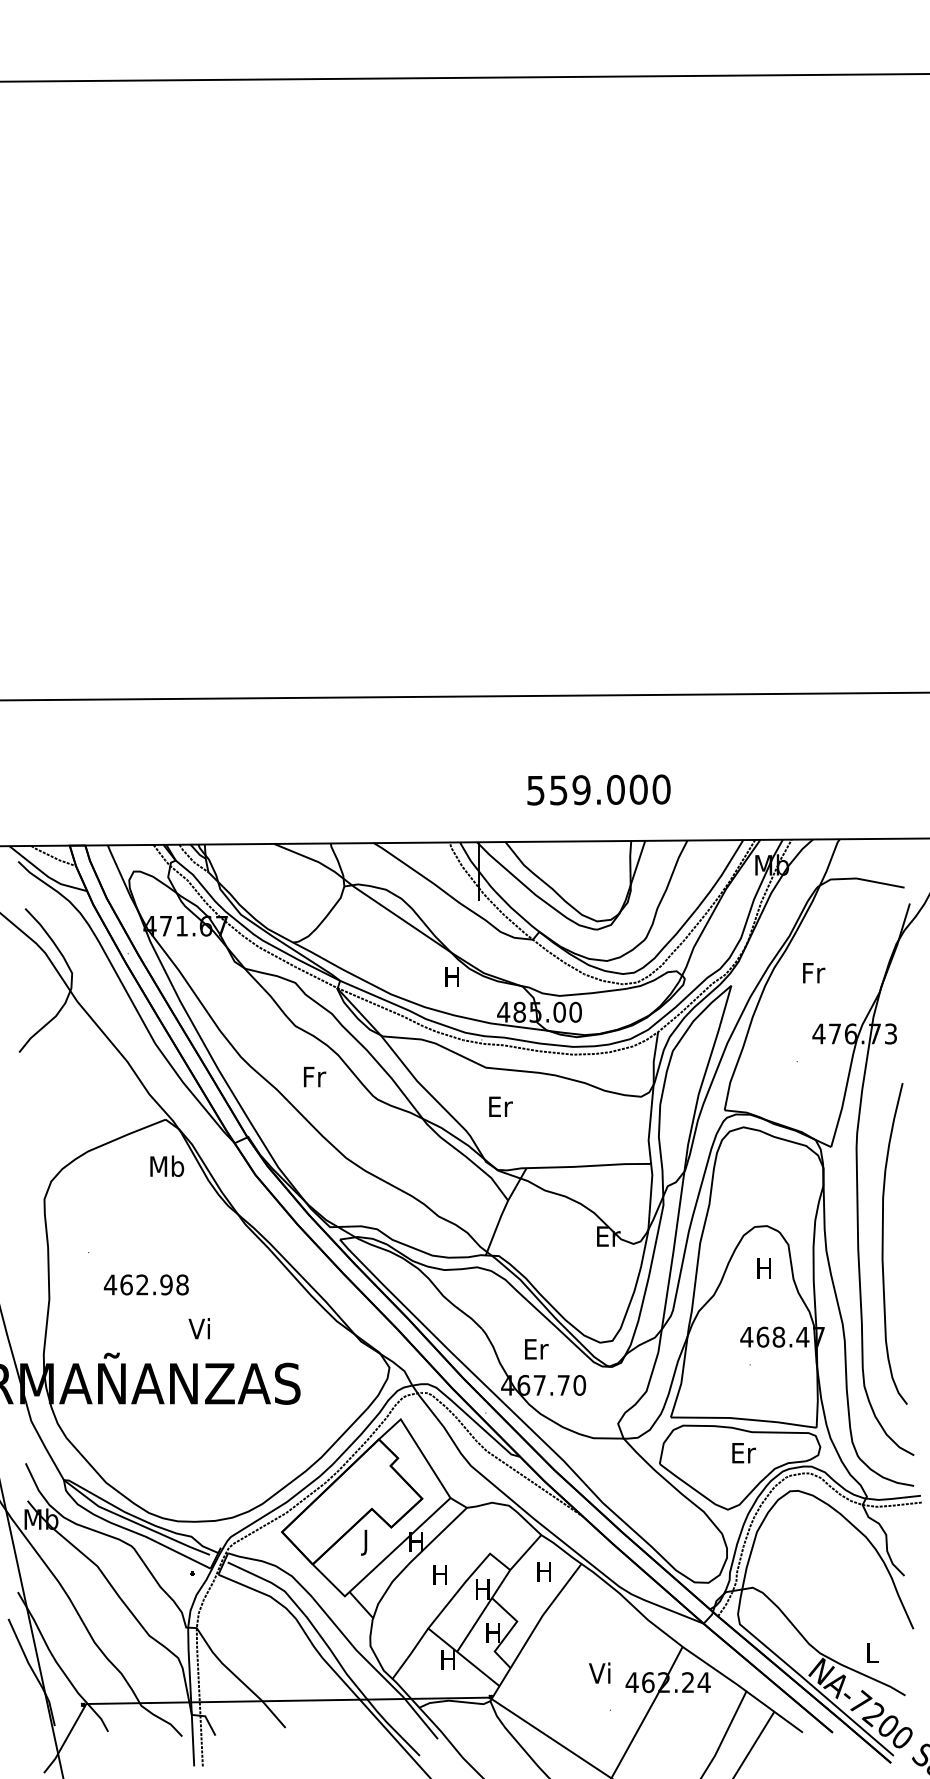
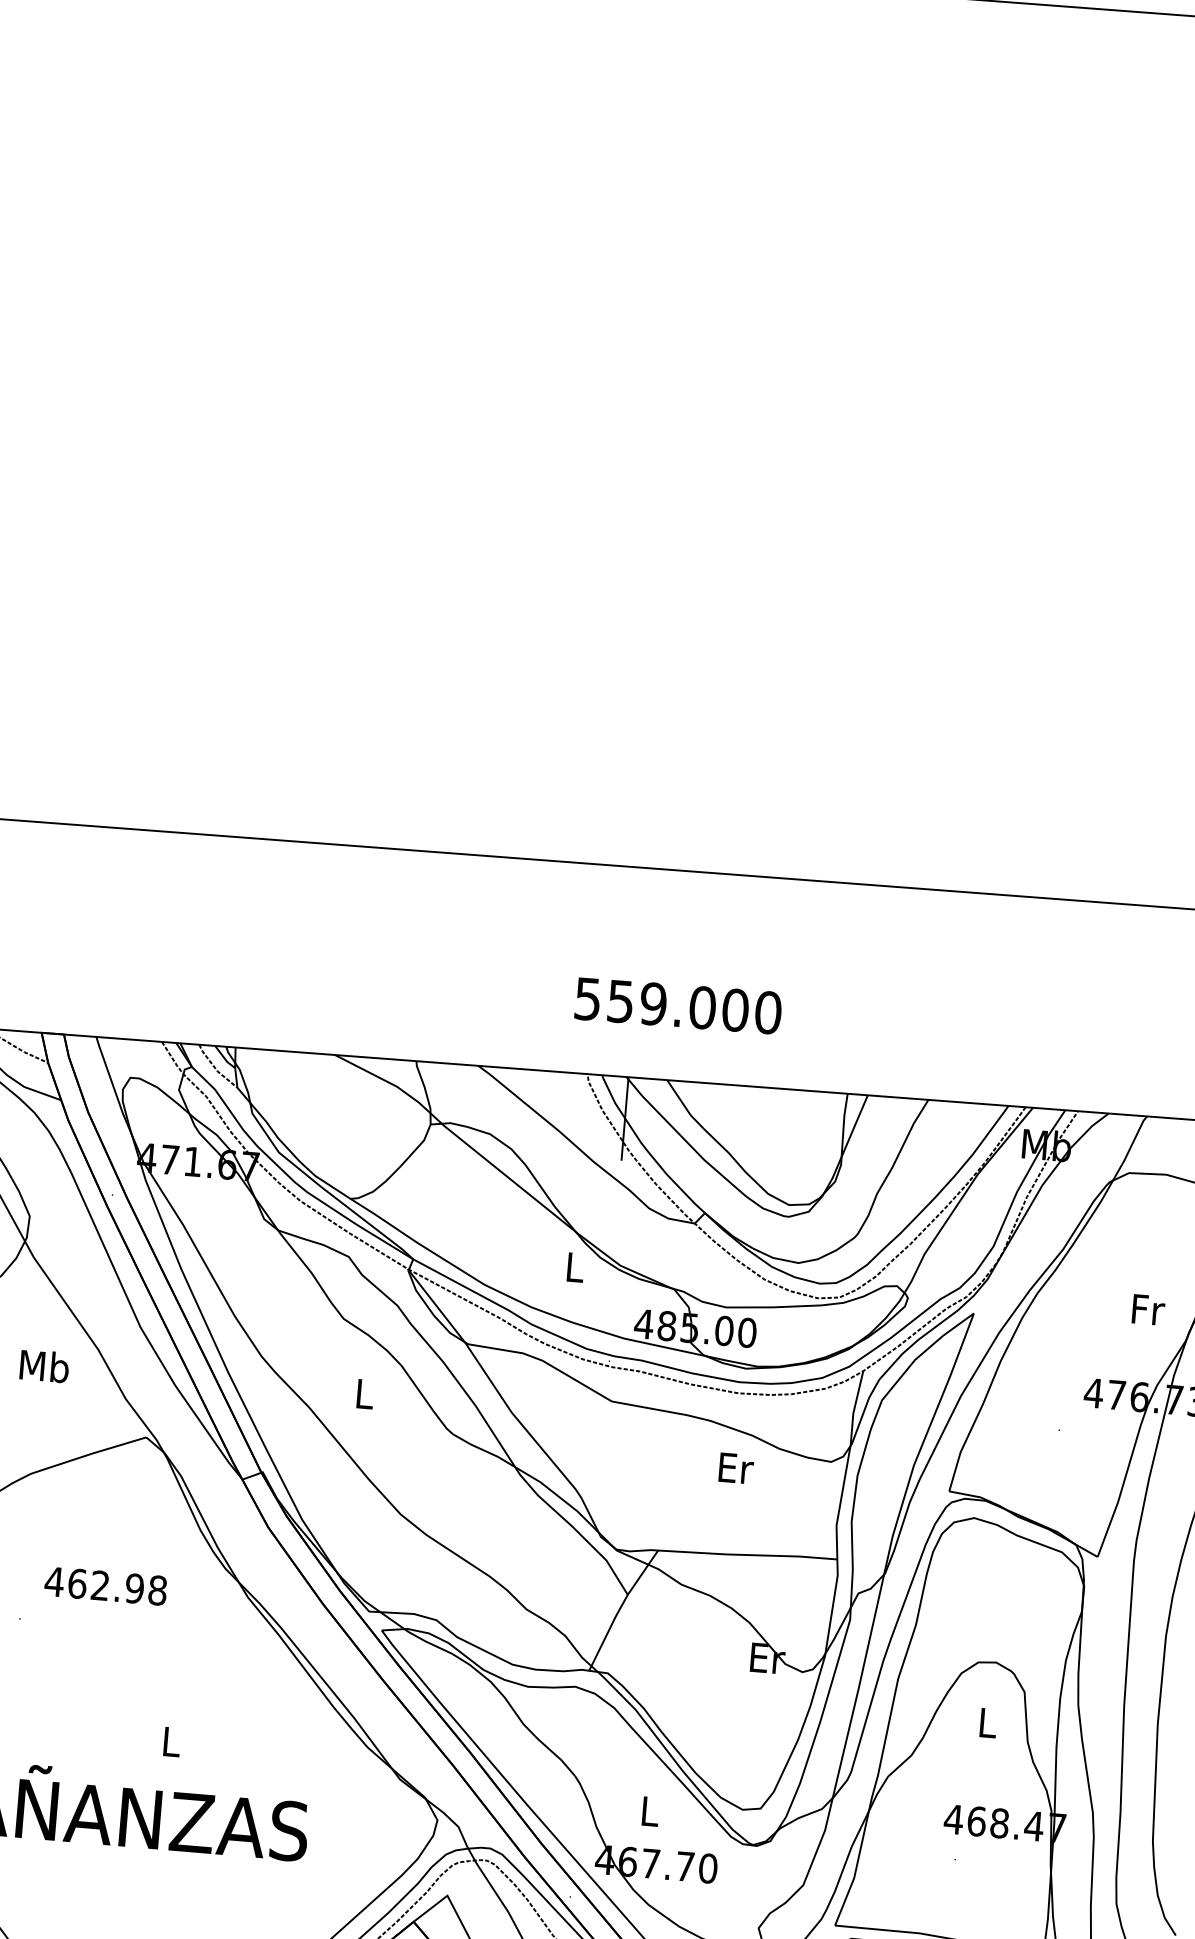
text: (598, 789) -> (677, 1005), moved
text: (814, 973) -> (1149, 1310), moved
text: (451, 976) -> (573, 1266), H -> L
text: (315, 1076) -> (366, 1393), Fr -> L
text: (500, 1106) -> (735, 1467), moved
text: (167, 1166) -> (45, 1366), moved
text: (763, 1268) -> (985, 1722), H -> L
text: (145, 1284) -> (104, 1585), moved
text: (198, 1328) -> (168, 1741), Vi -> L
text: (536, 1349) -> (650, 1811), Er -> L

